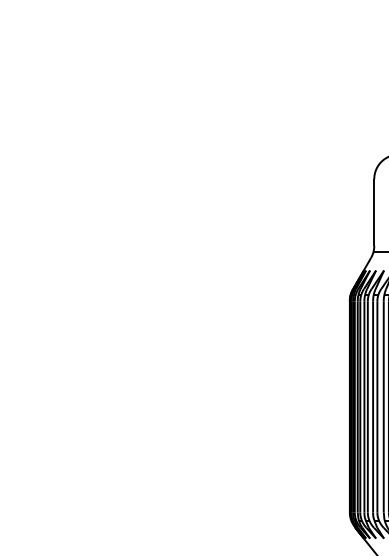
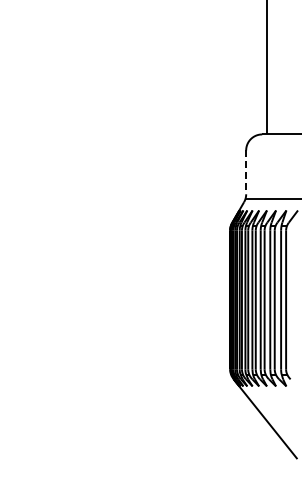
line: (374, 212) -> (246, 172), solid -> dashed

